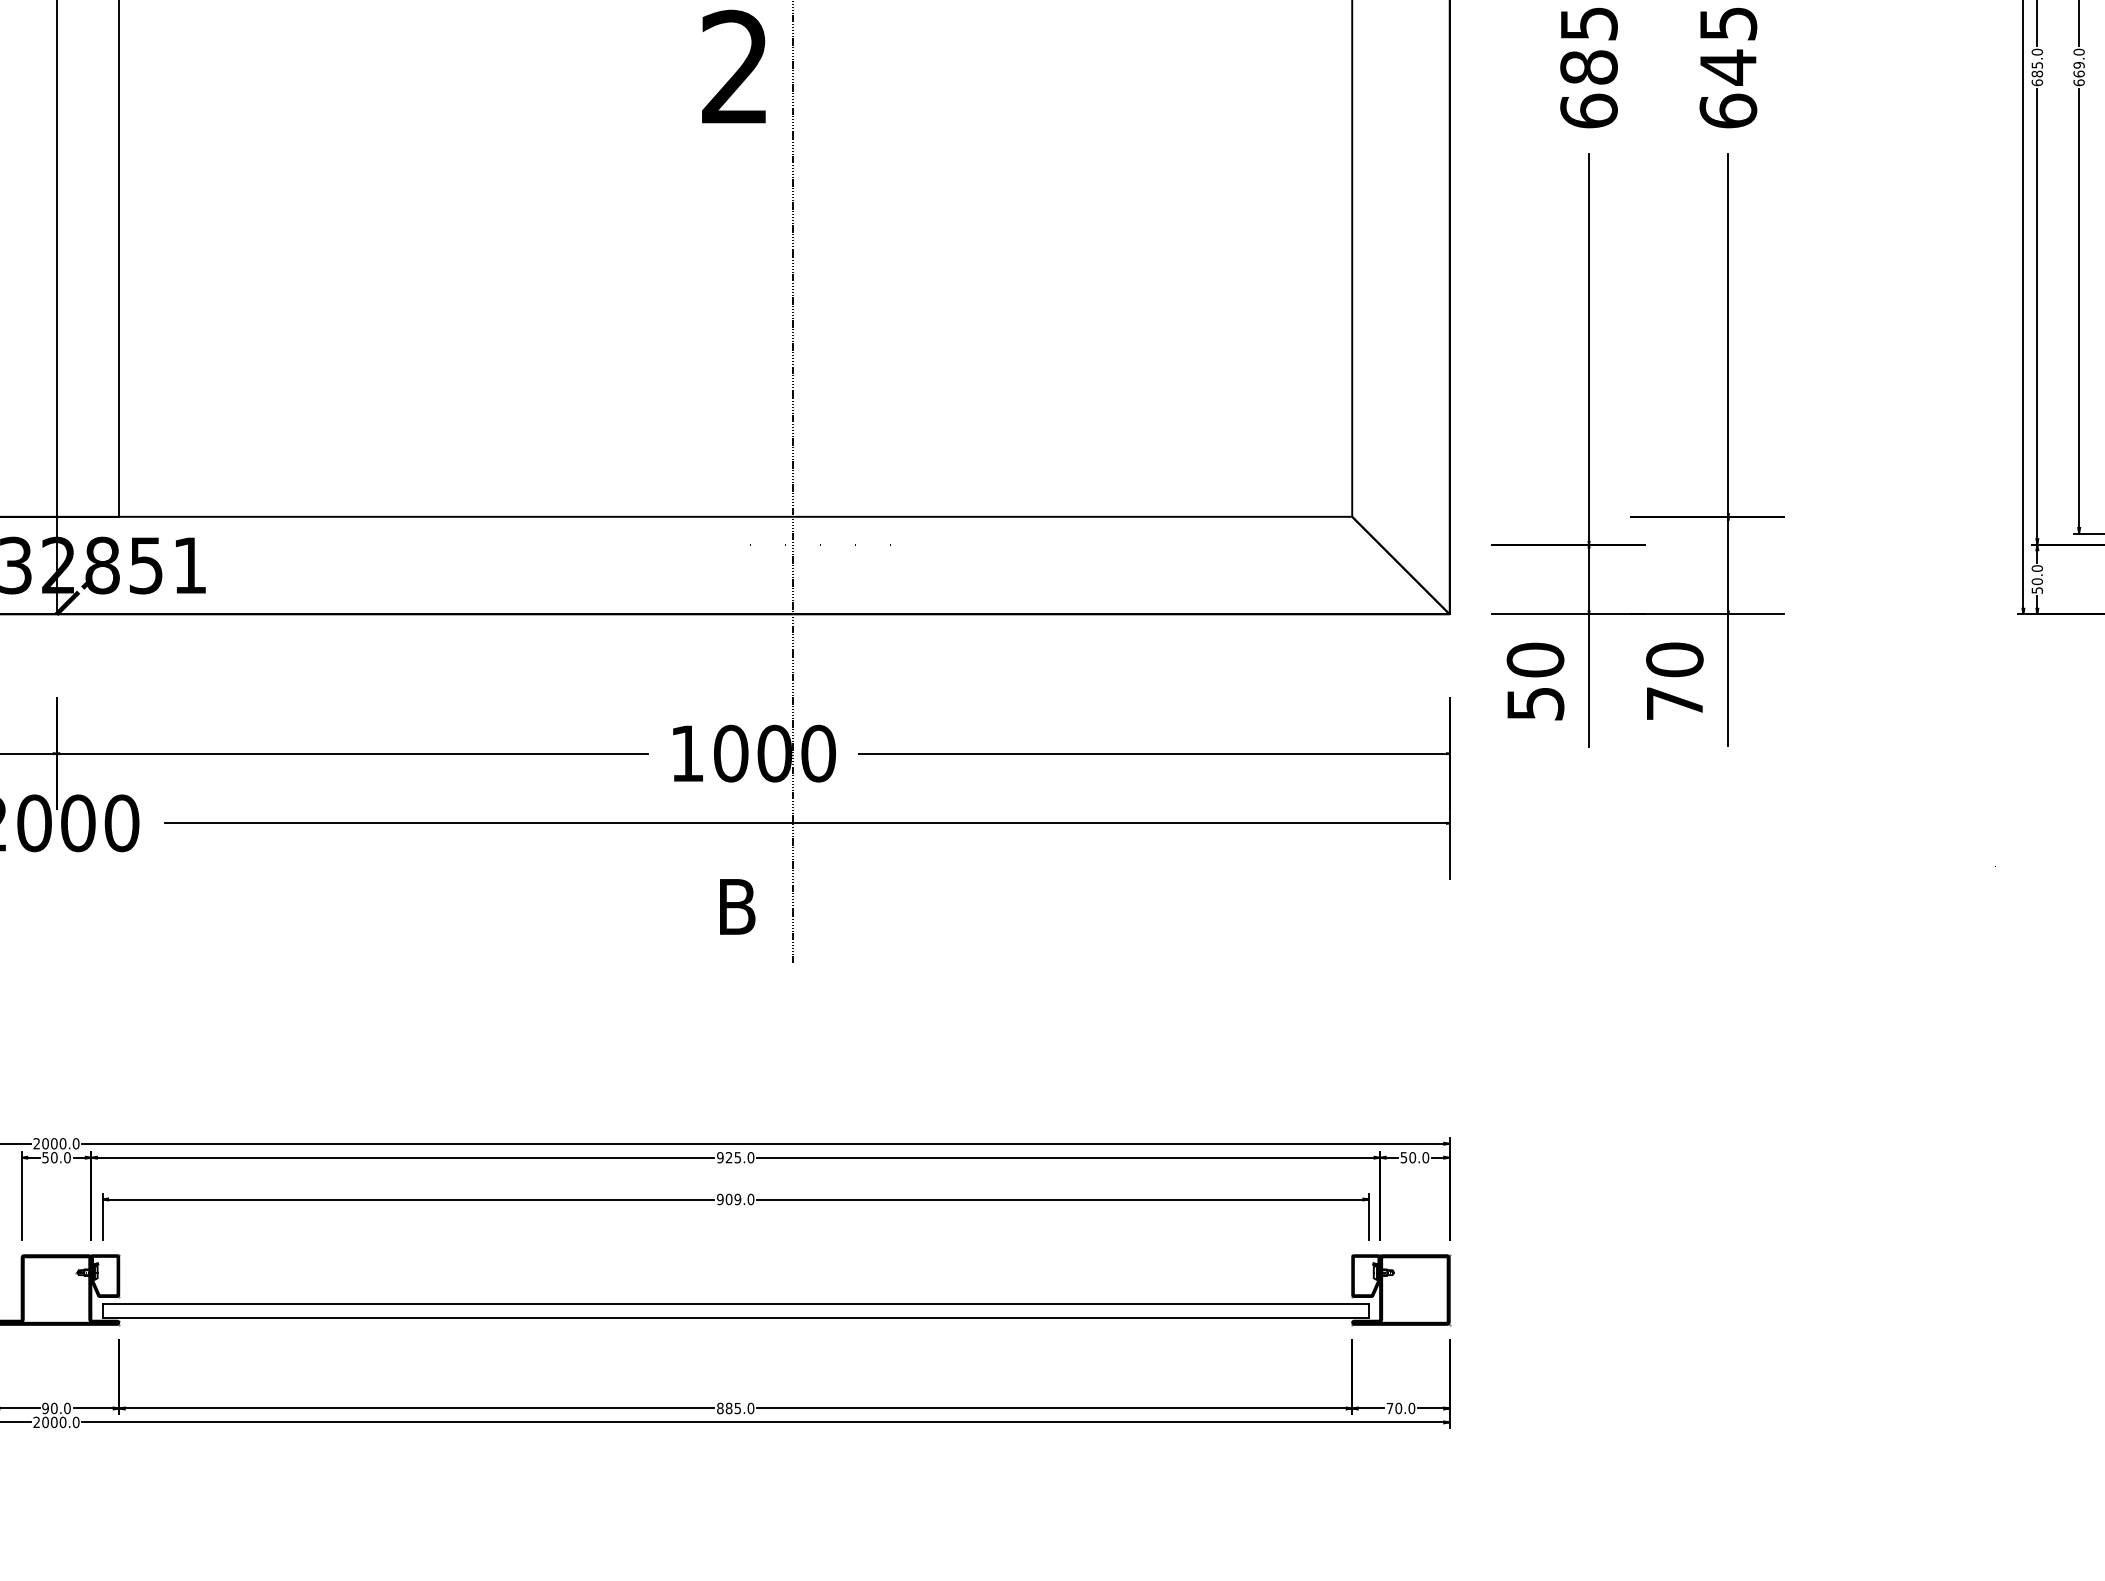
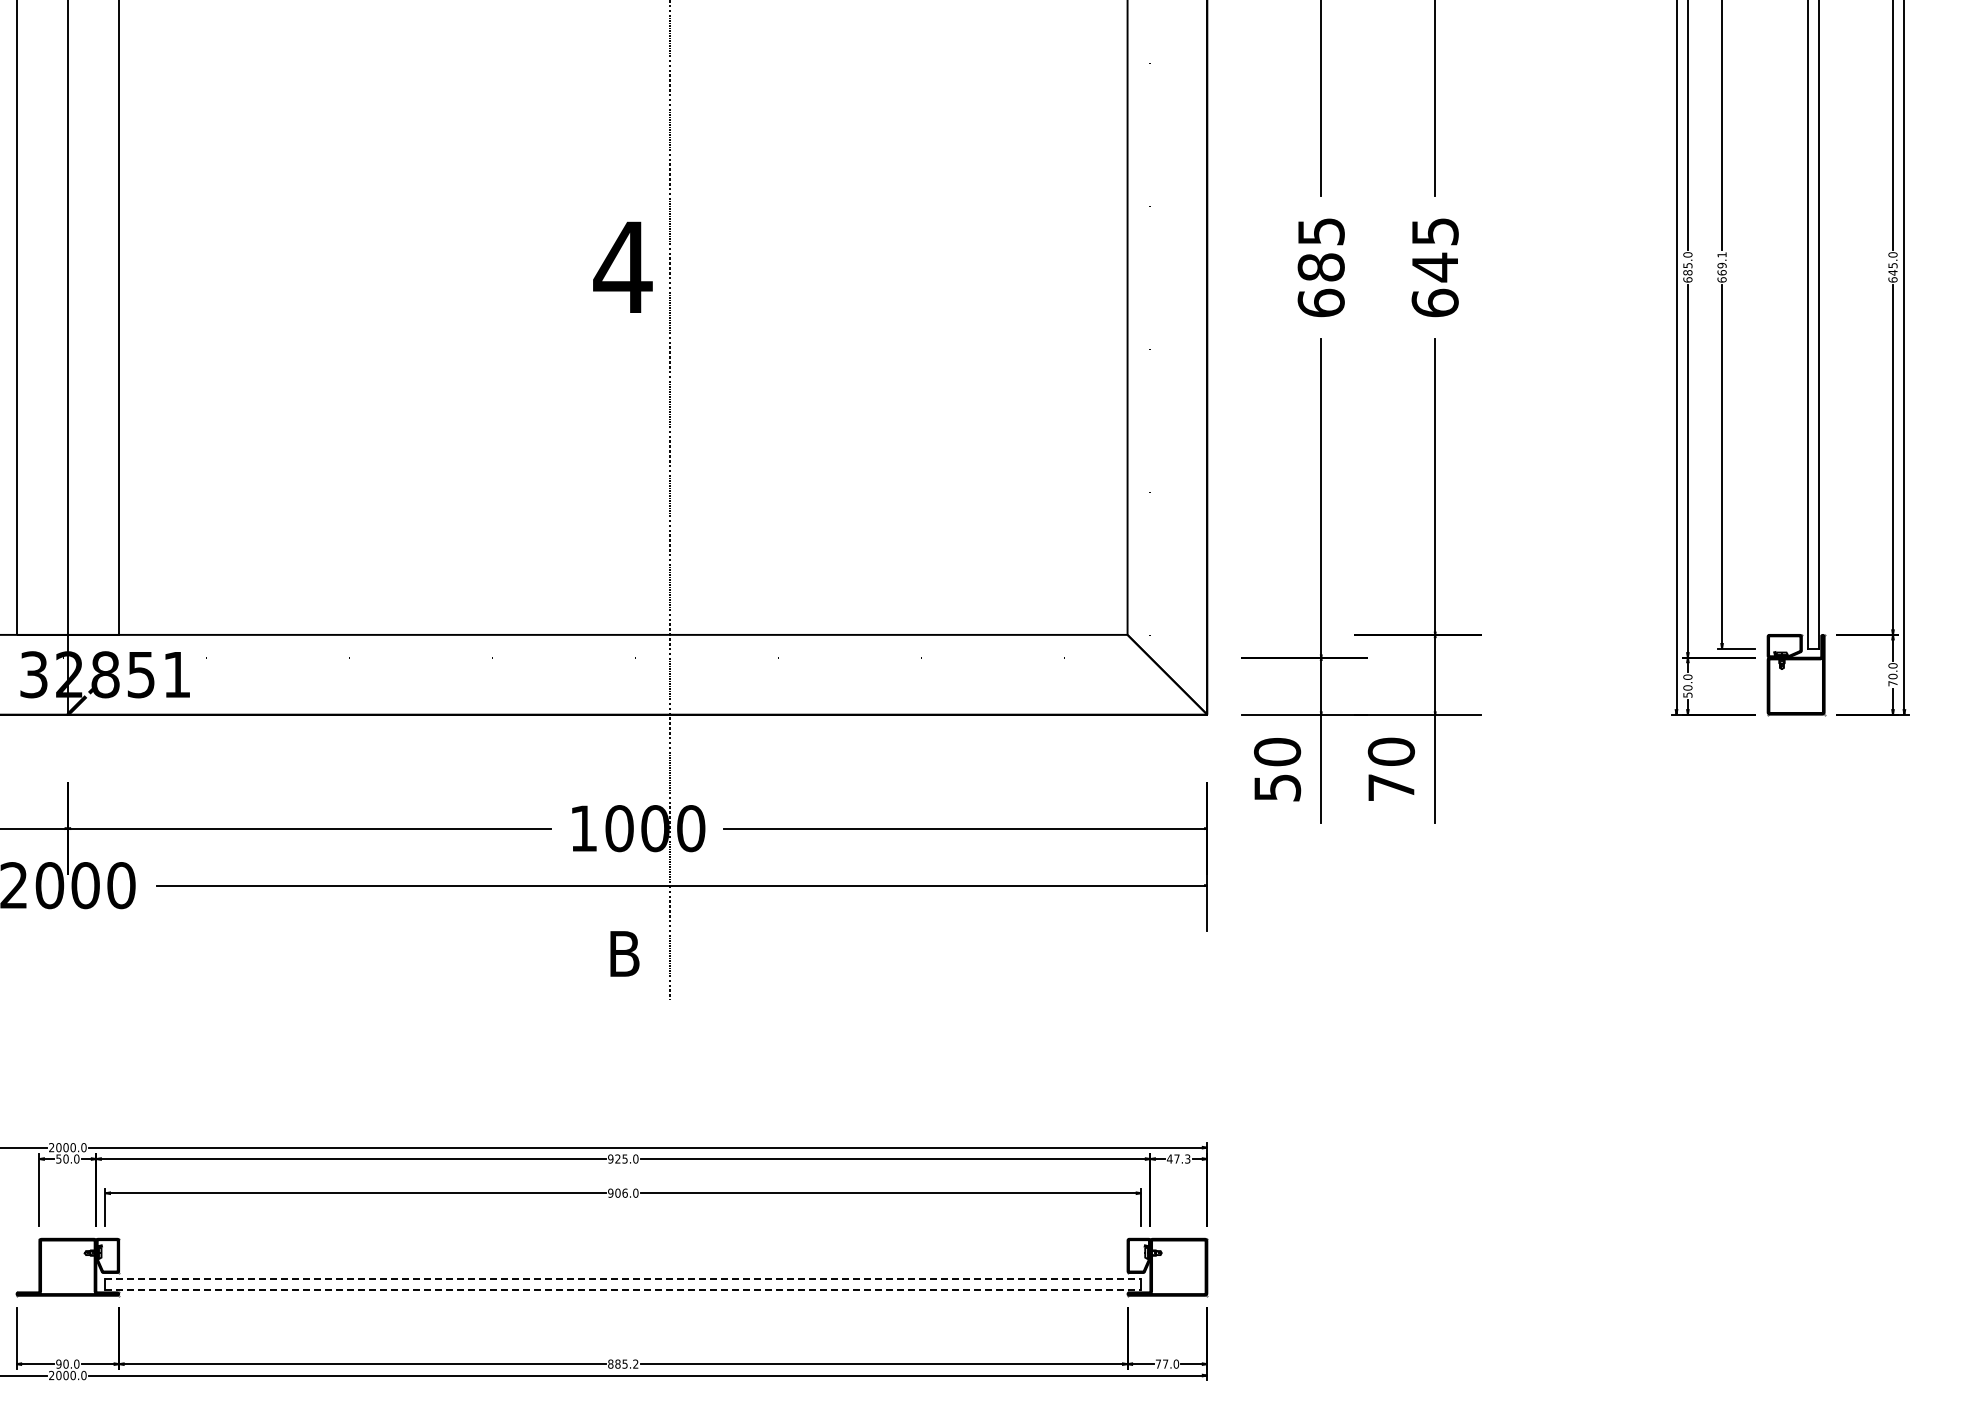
text: (2078, 51) -> (1721, 254), 669.0 -> 669.1
text: (734, 66) -> (622, 266), 2 -> 4
text: (1414, 1157) -> (1178, 1158), 50.0 -> 47.3
text: (737, 1198) -> (624, 1192), 909.0 -> 906.0
line: (735, 1303) -> (623, 1278), solid -> dashed
line: (735, 1318) -> (623, 1290), solid -> dashed
text: (750, 1407) -> (635, 1363), 885.0 -> 885.2
text: (1398, 1407) -> (1165, 1363), 70.0 -> 77.0

